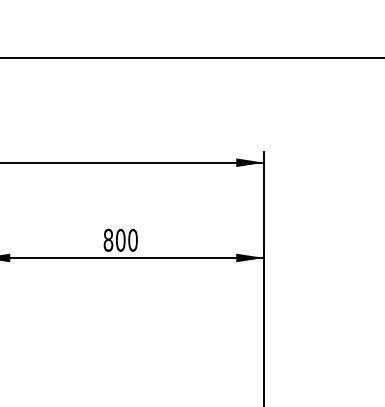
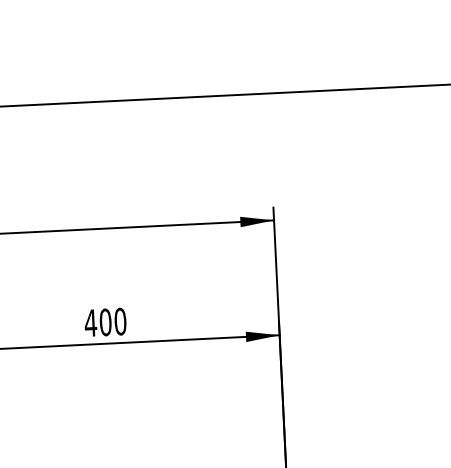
text: (108, 239) -> (90, 322), 800 -> 400

